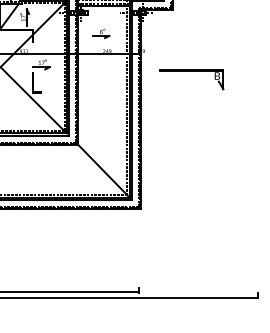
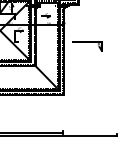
part: (192, 79) -> (87, 46), moved

